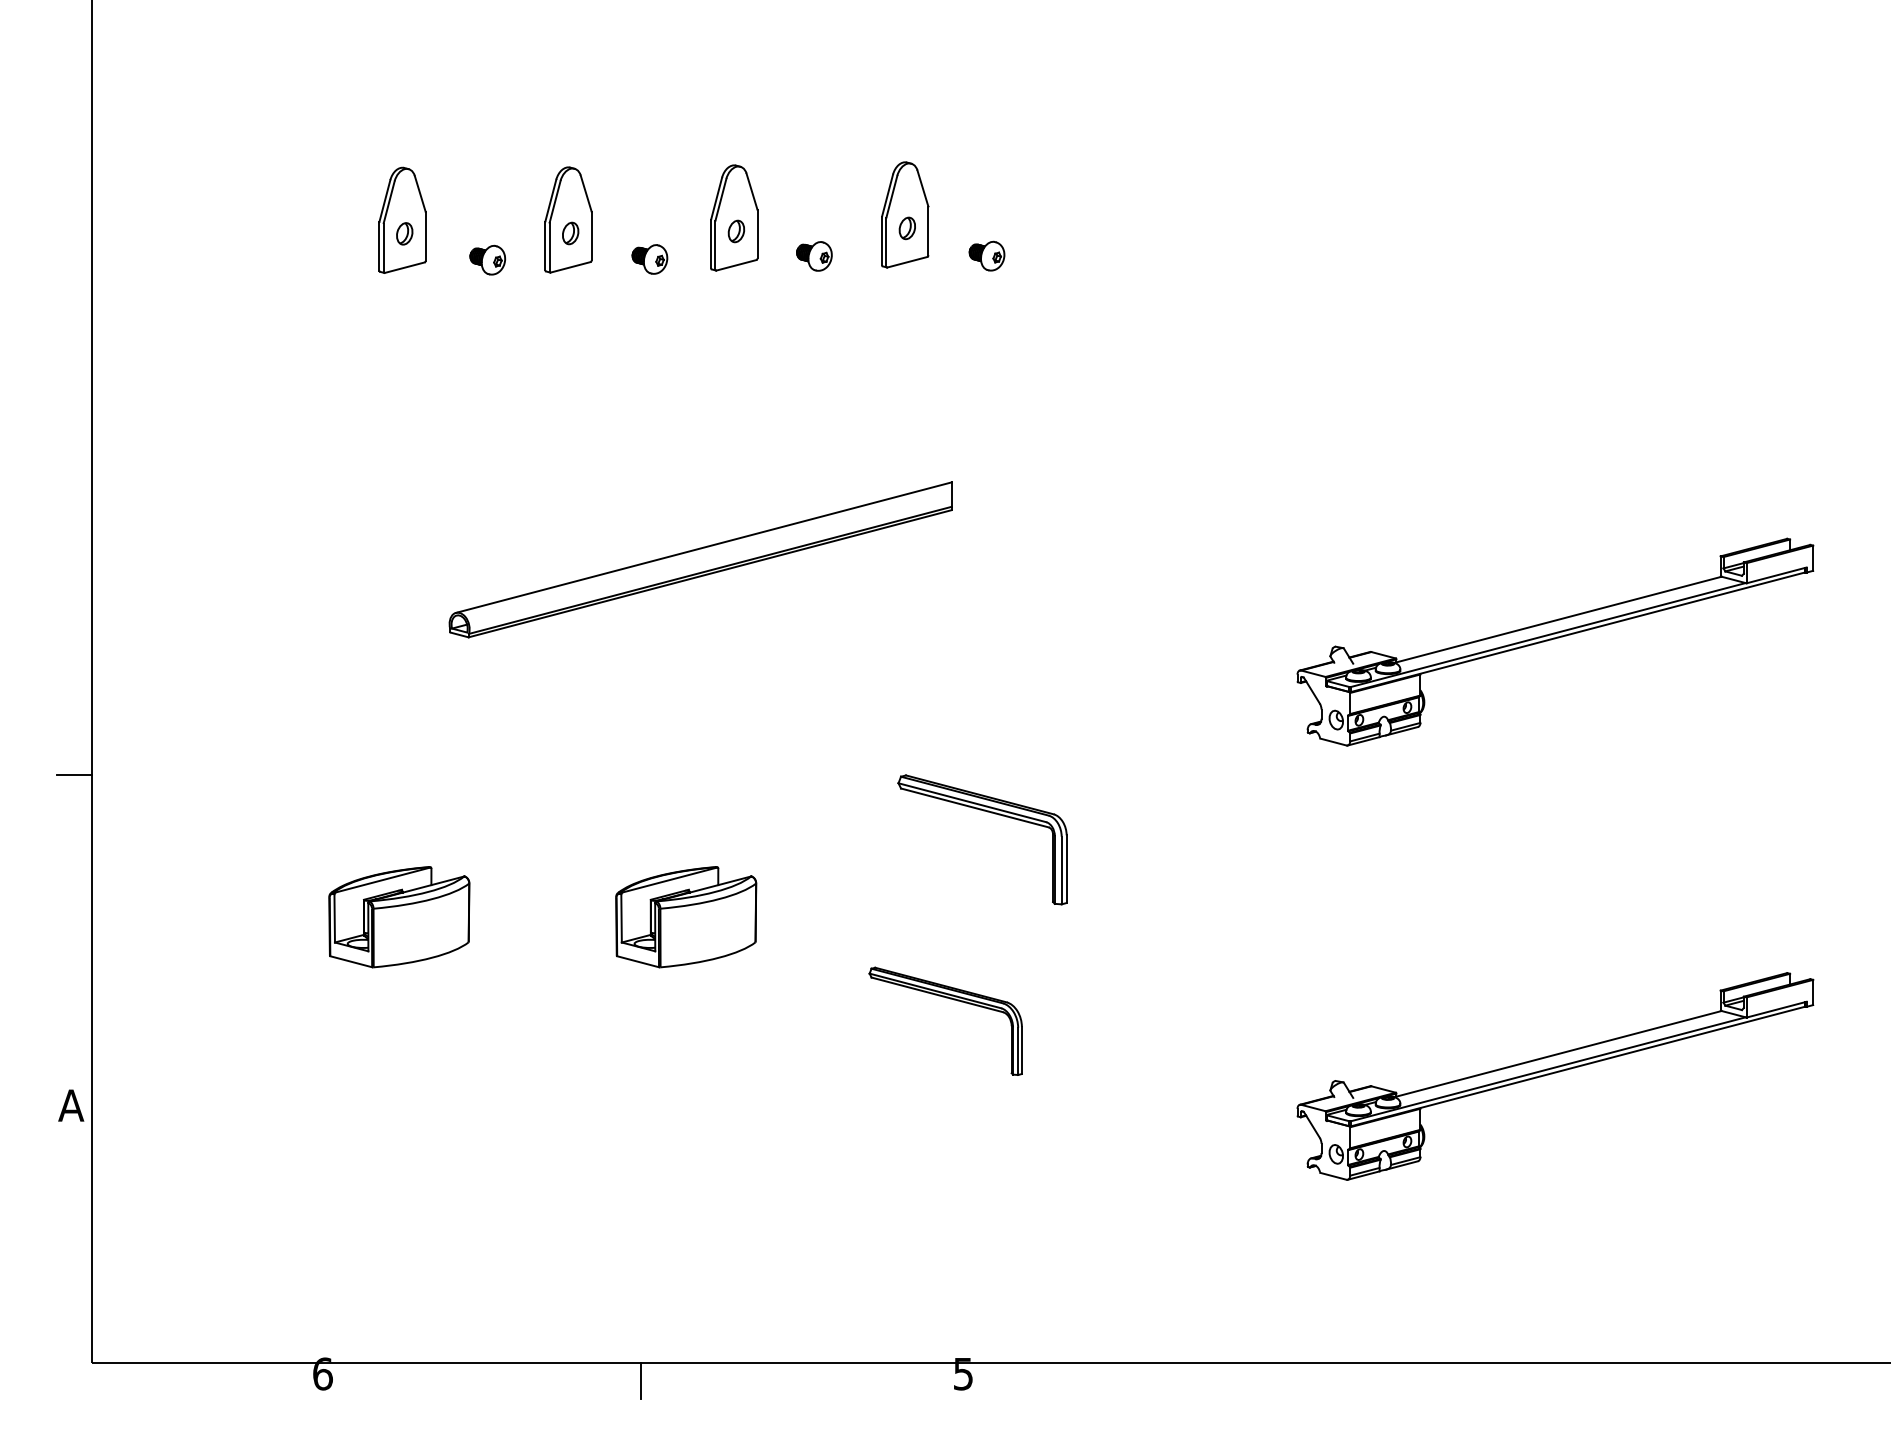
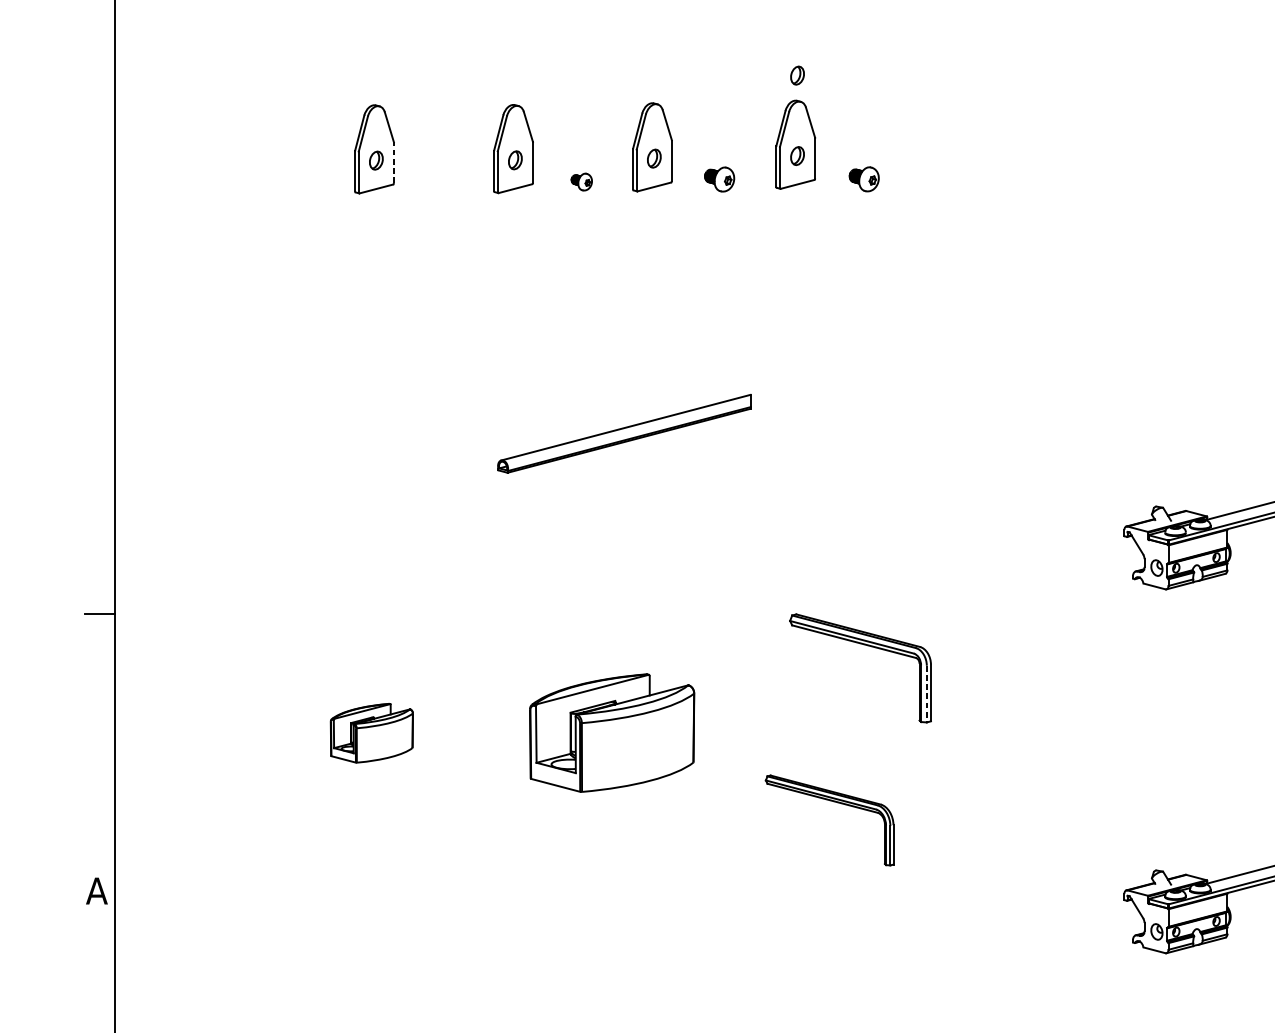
part: (906, 132) -> (796, 75), added
line: (425, 236) -> (393, 162), solid -> dashed
part: (487, 259) -> (445, 182), removed
part: (649, 259) -> (581, 182), size x0.7
part: (700, 559) -> (624, 433), size x0.6
line: (1061, 870) -> (926, 694), solid -> dashed
part: (399, 917) -> (371, 733), size x0.7
part: (686, 917) -> (612, 733), size x1.4

